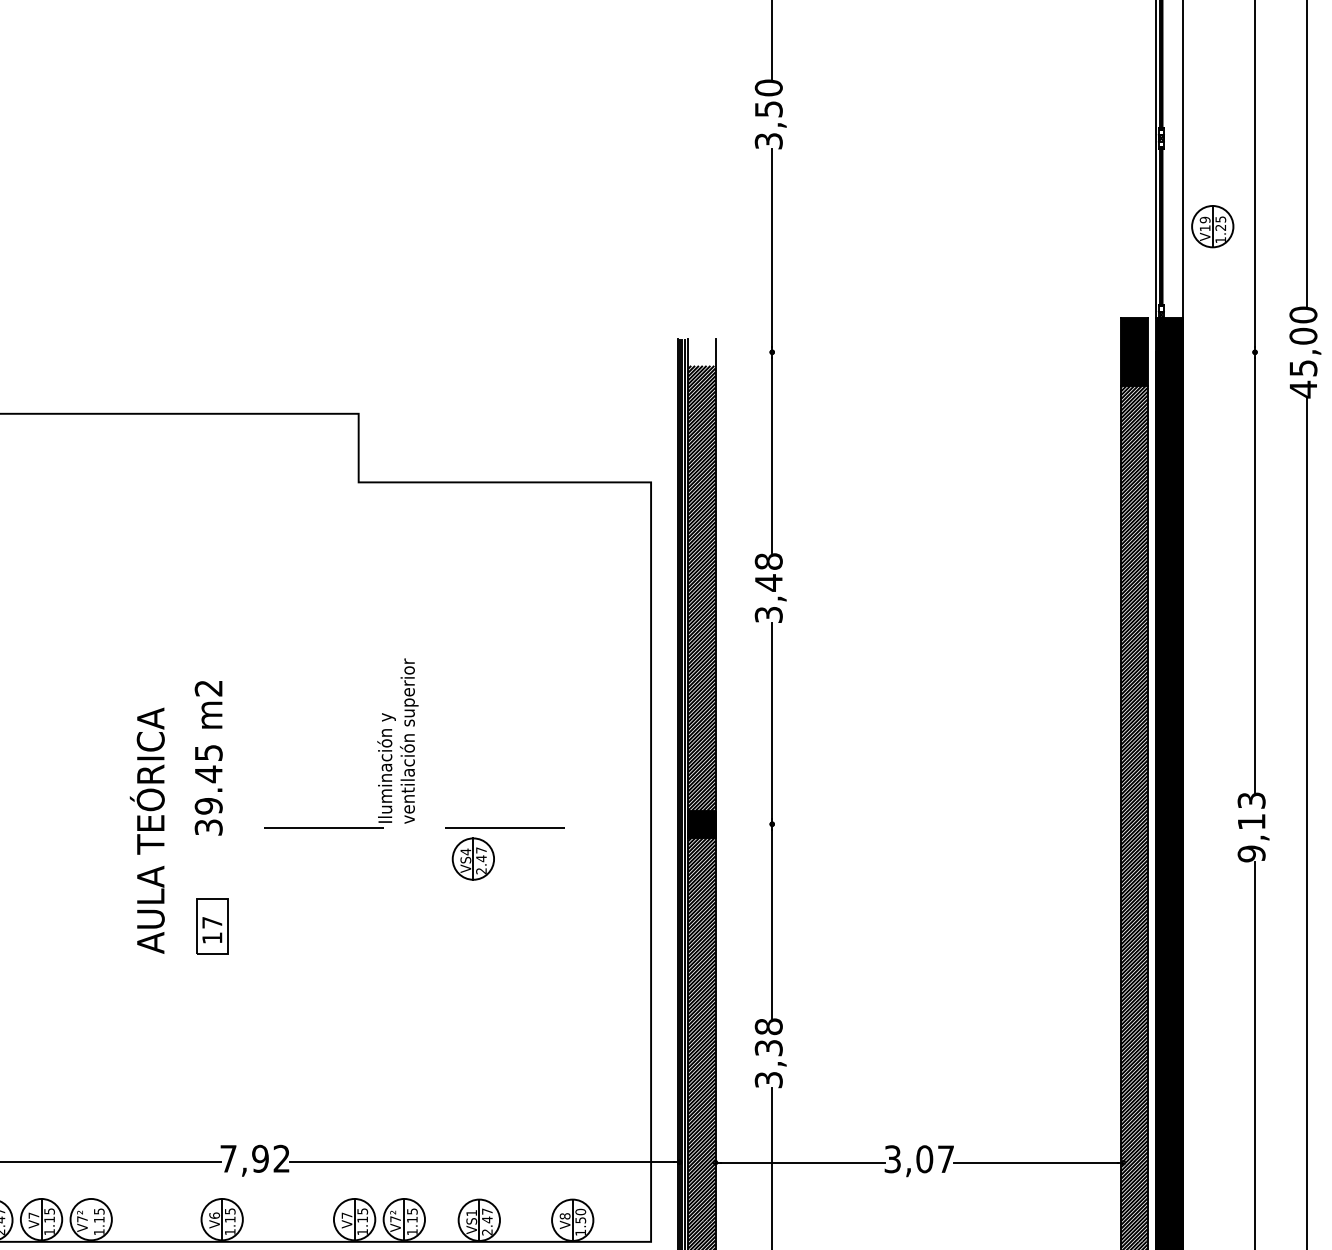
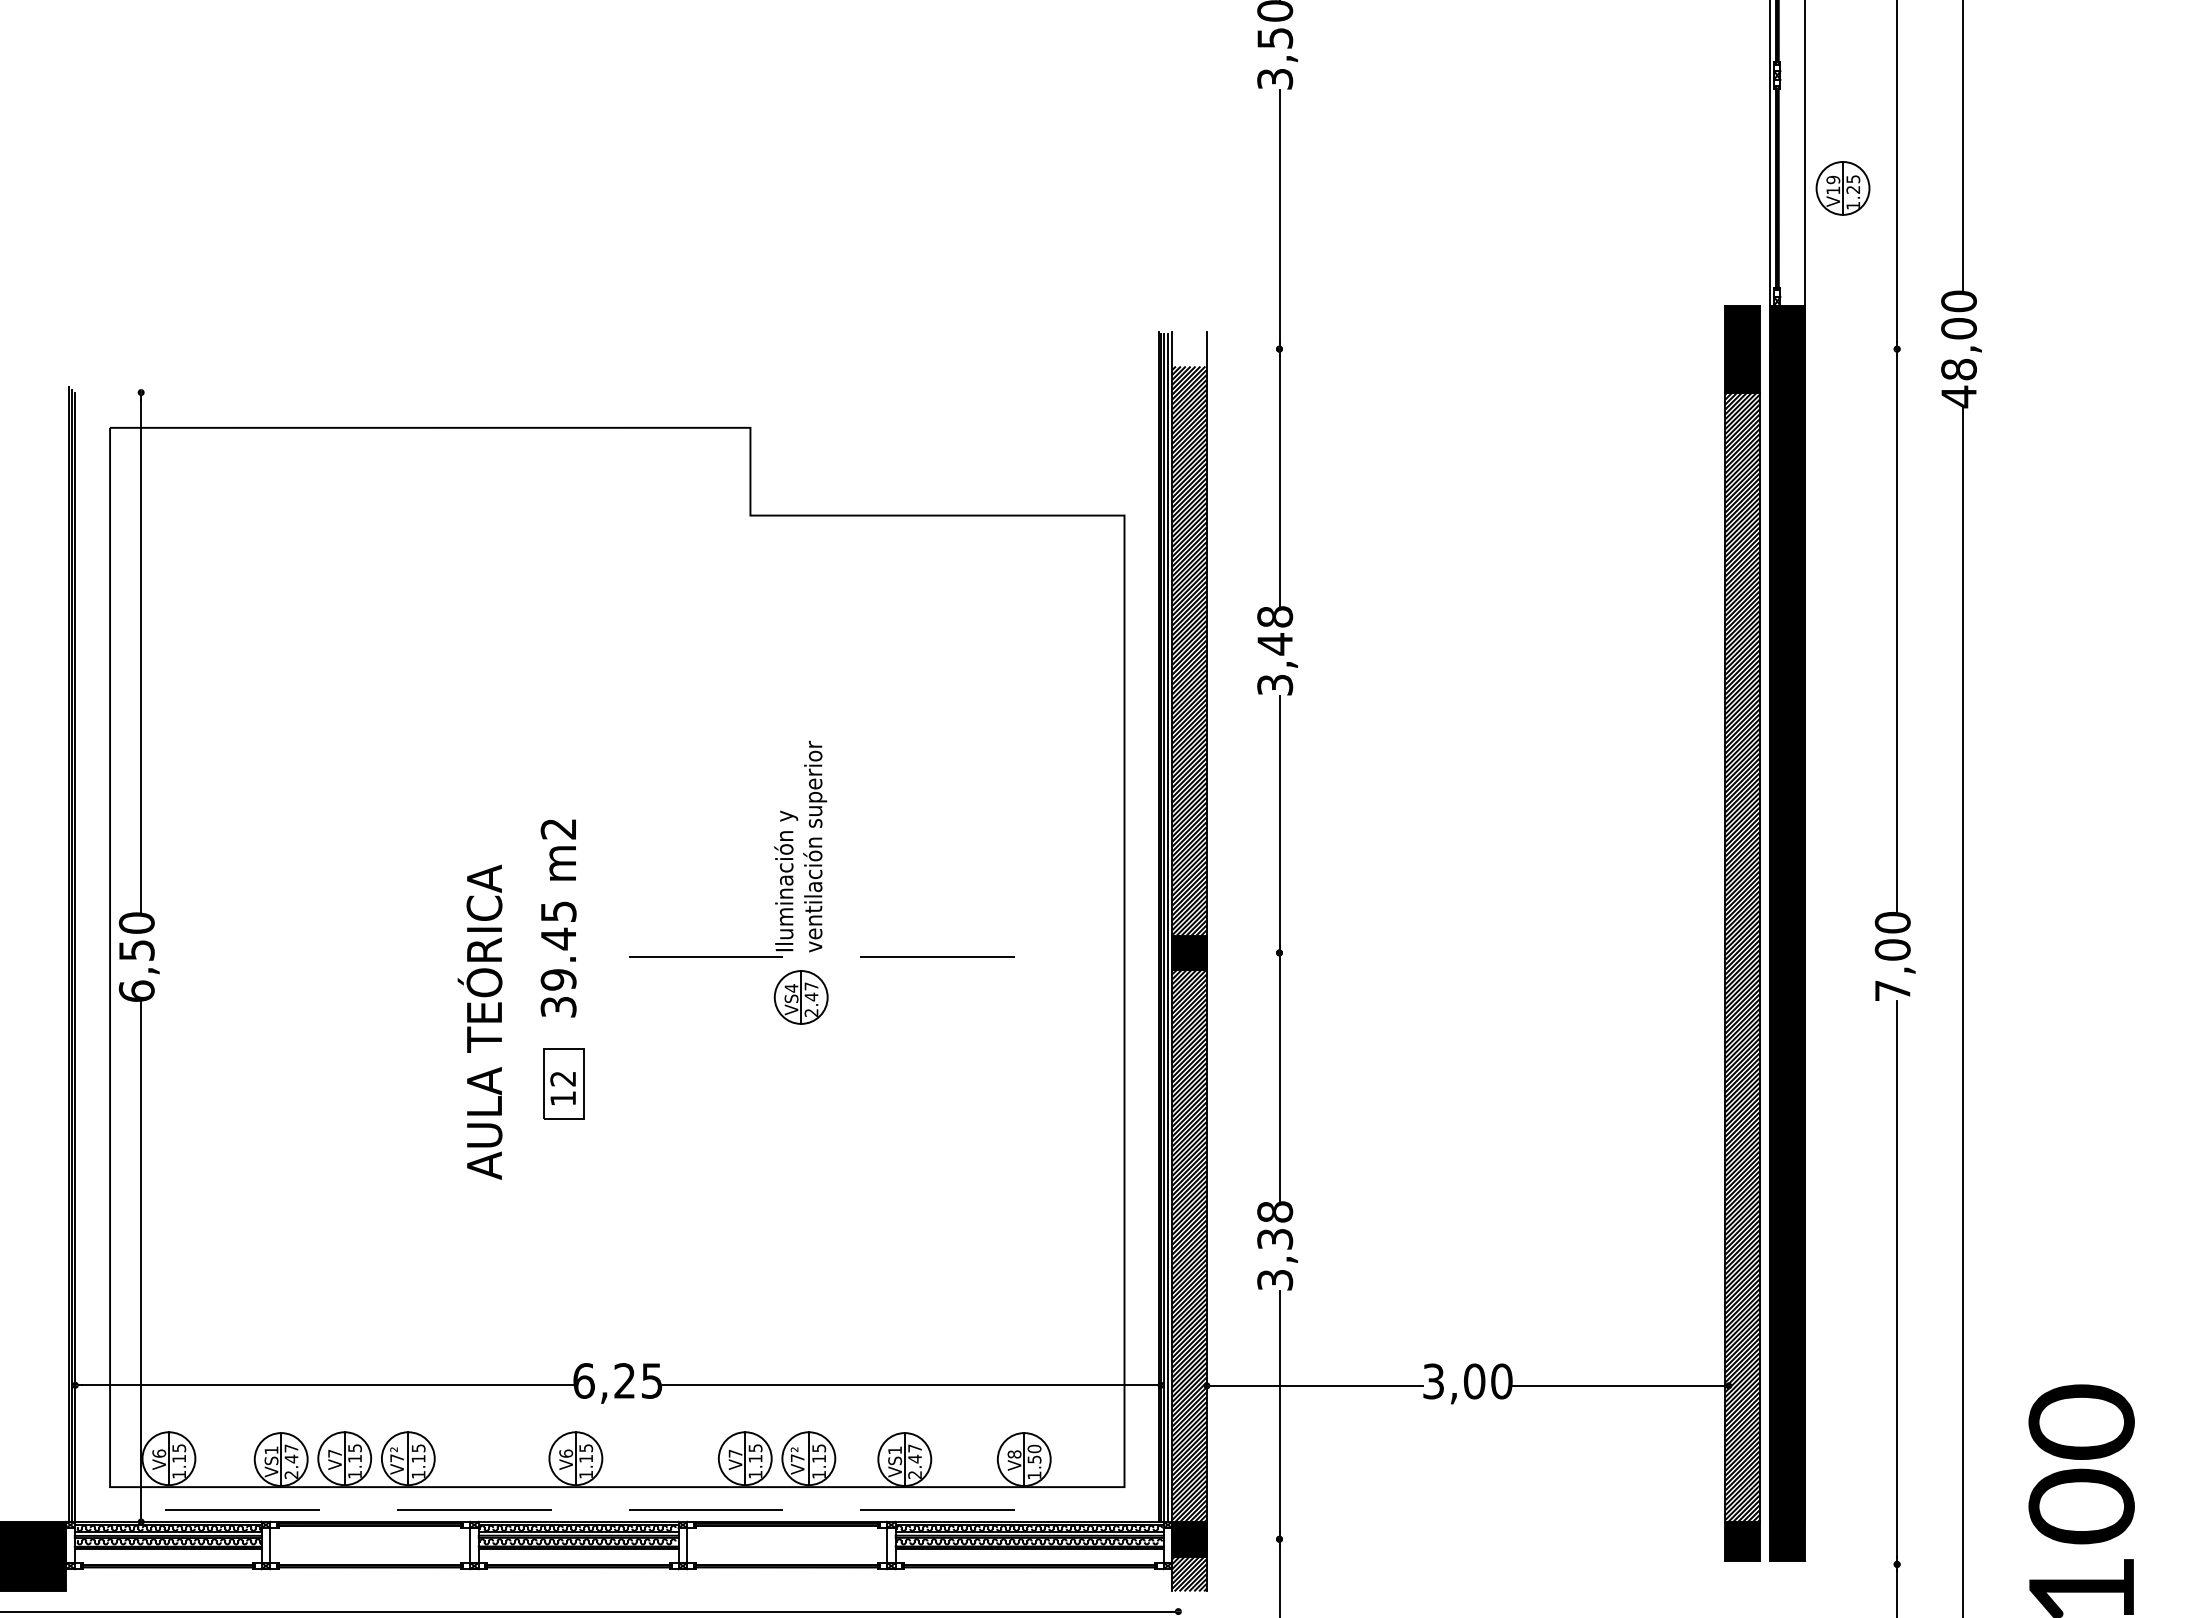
text: (1303, 368) -> (1958, 369), 45,00 -> 48,00
text: (208, 758) -> (558, 918), moved
text: (1251, 827) -> (1892, 956), 9,13 -> 7,00
text: (146, 830) -> (479, 1021), moved
part: (472, 859) -> (800, 997), moved
text: (211, 922) -> (562, 1078), 17 -> 12
text: (254, 1158) -> (617, 1380), 7,92 -> 6,25
text: (945, 1159) -> (1501, 1381), 3,07 -> 3,00
line: (91, 1219) -> (408, 1458), added

